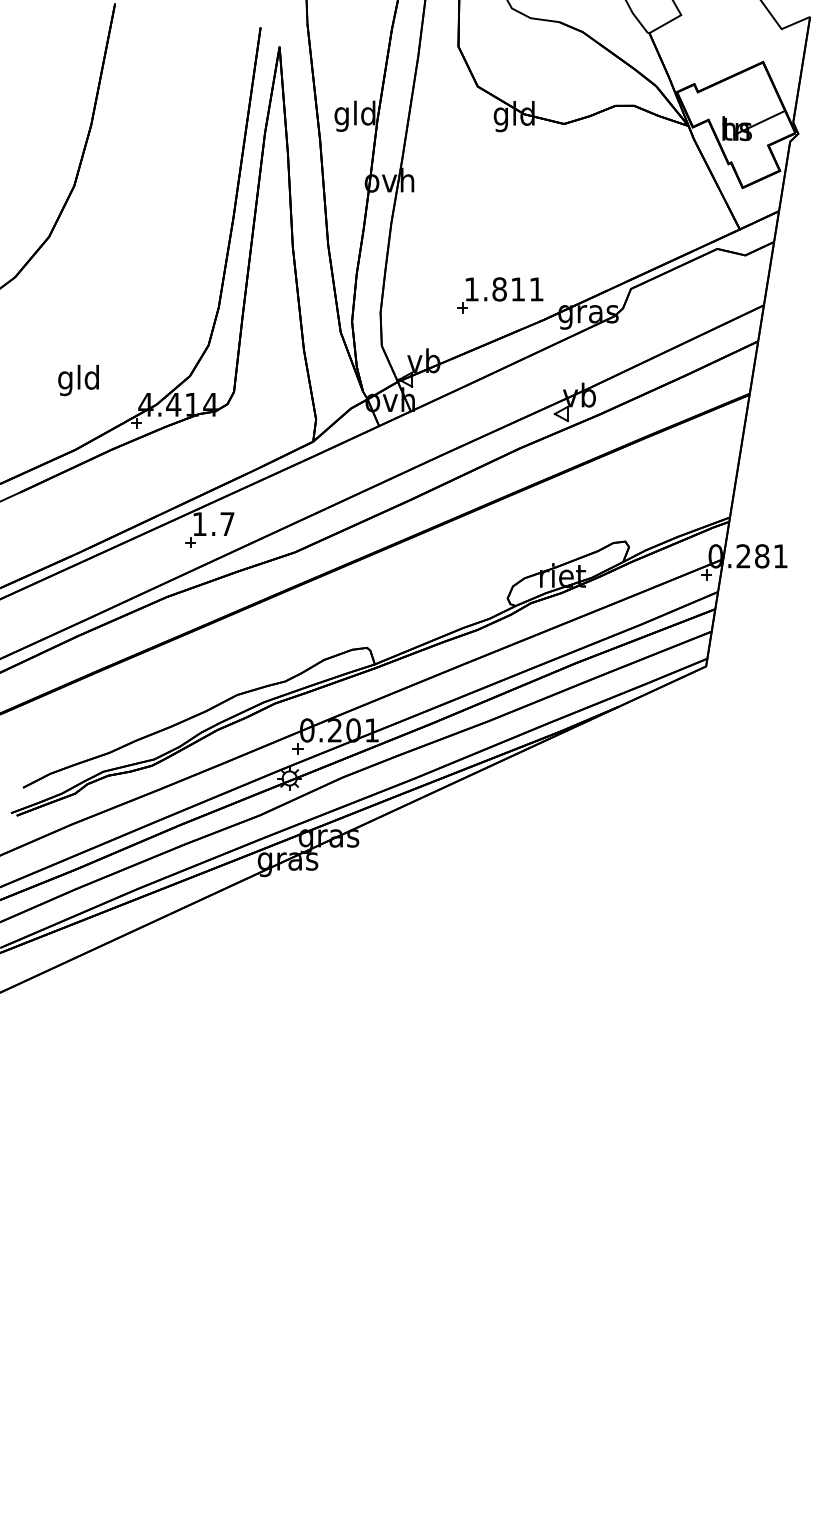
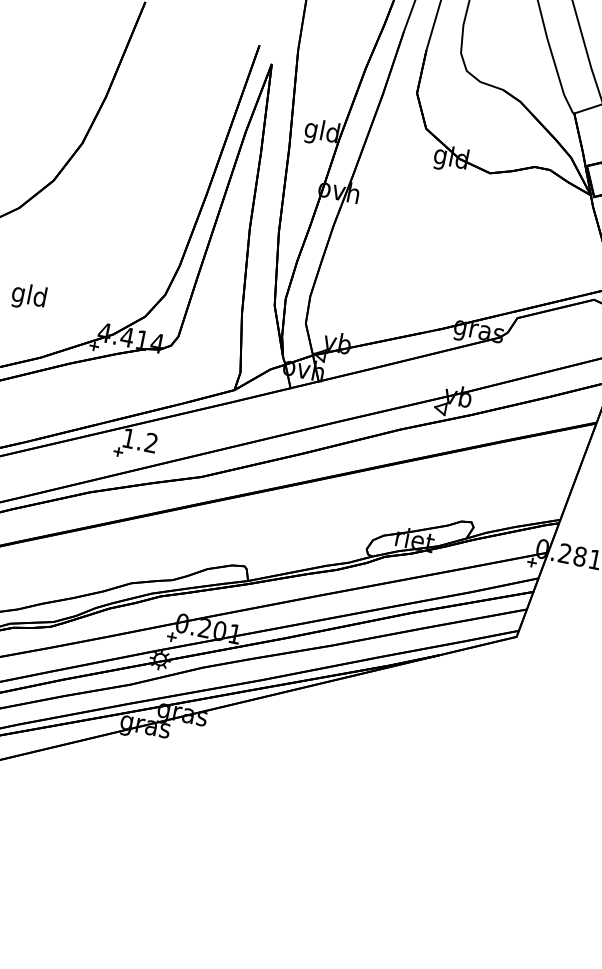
part: (500, 295) -> (410, 302), removed
text: (78, 380) -> (28, 296), moved
text: (227, 523) -> (151, 442), 1.7 -> 1.2

